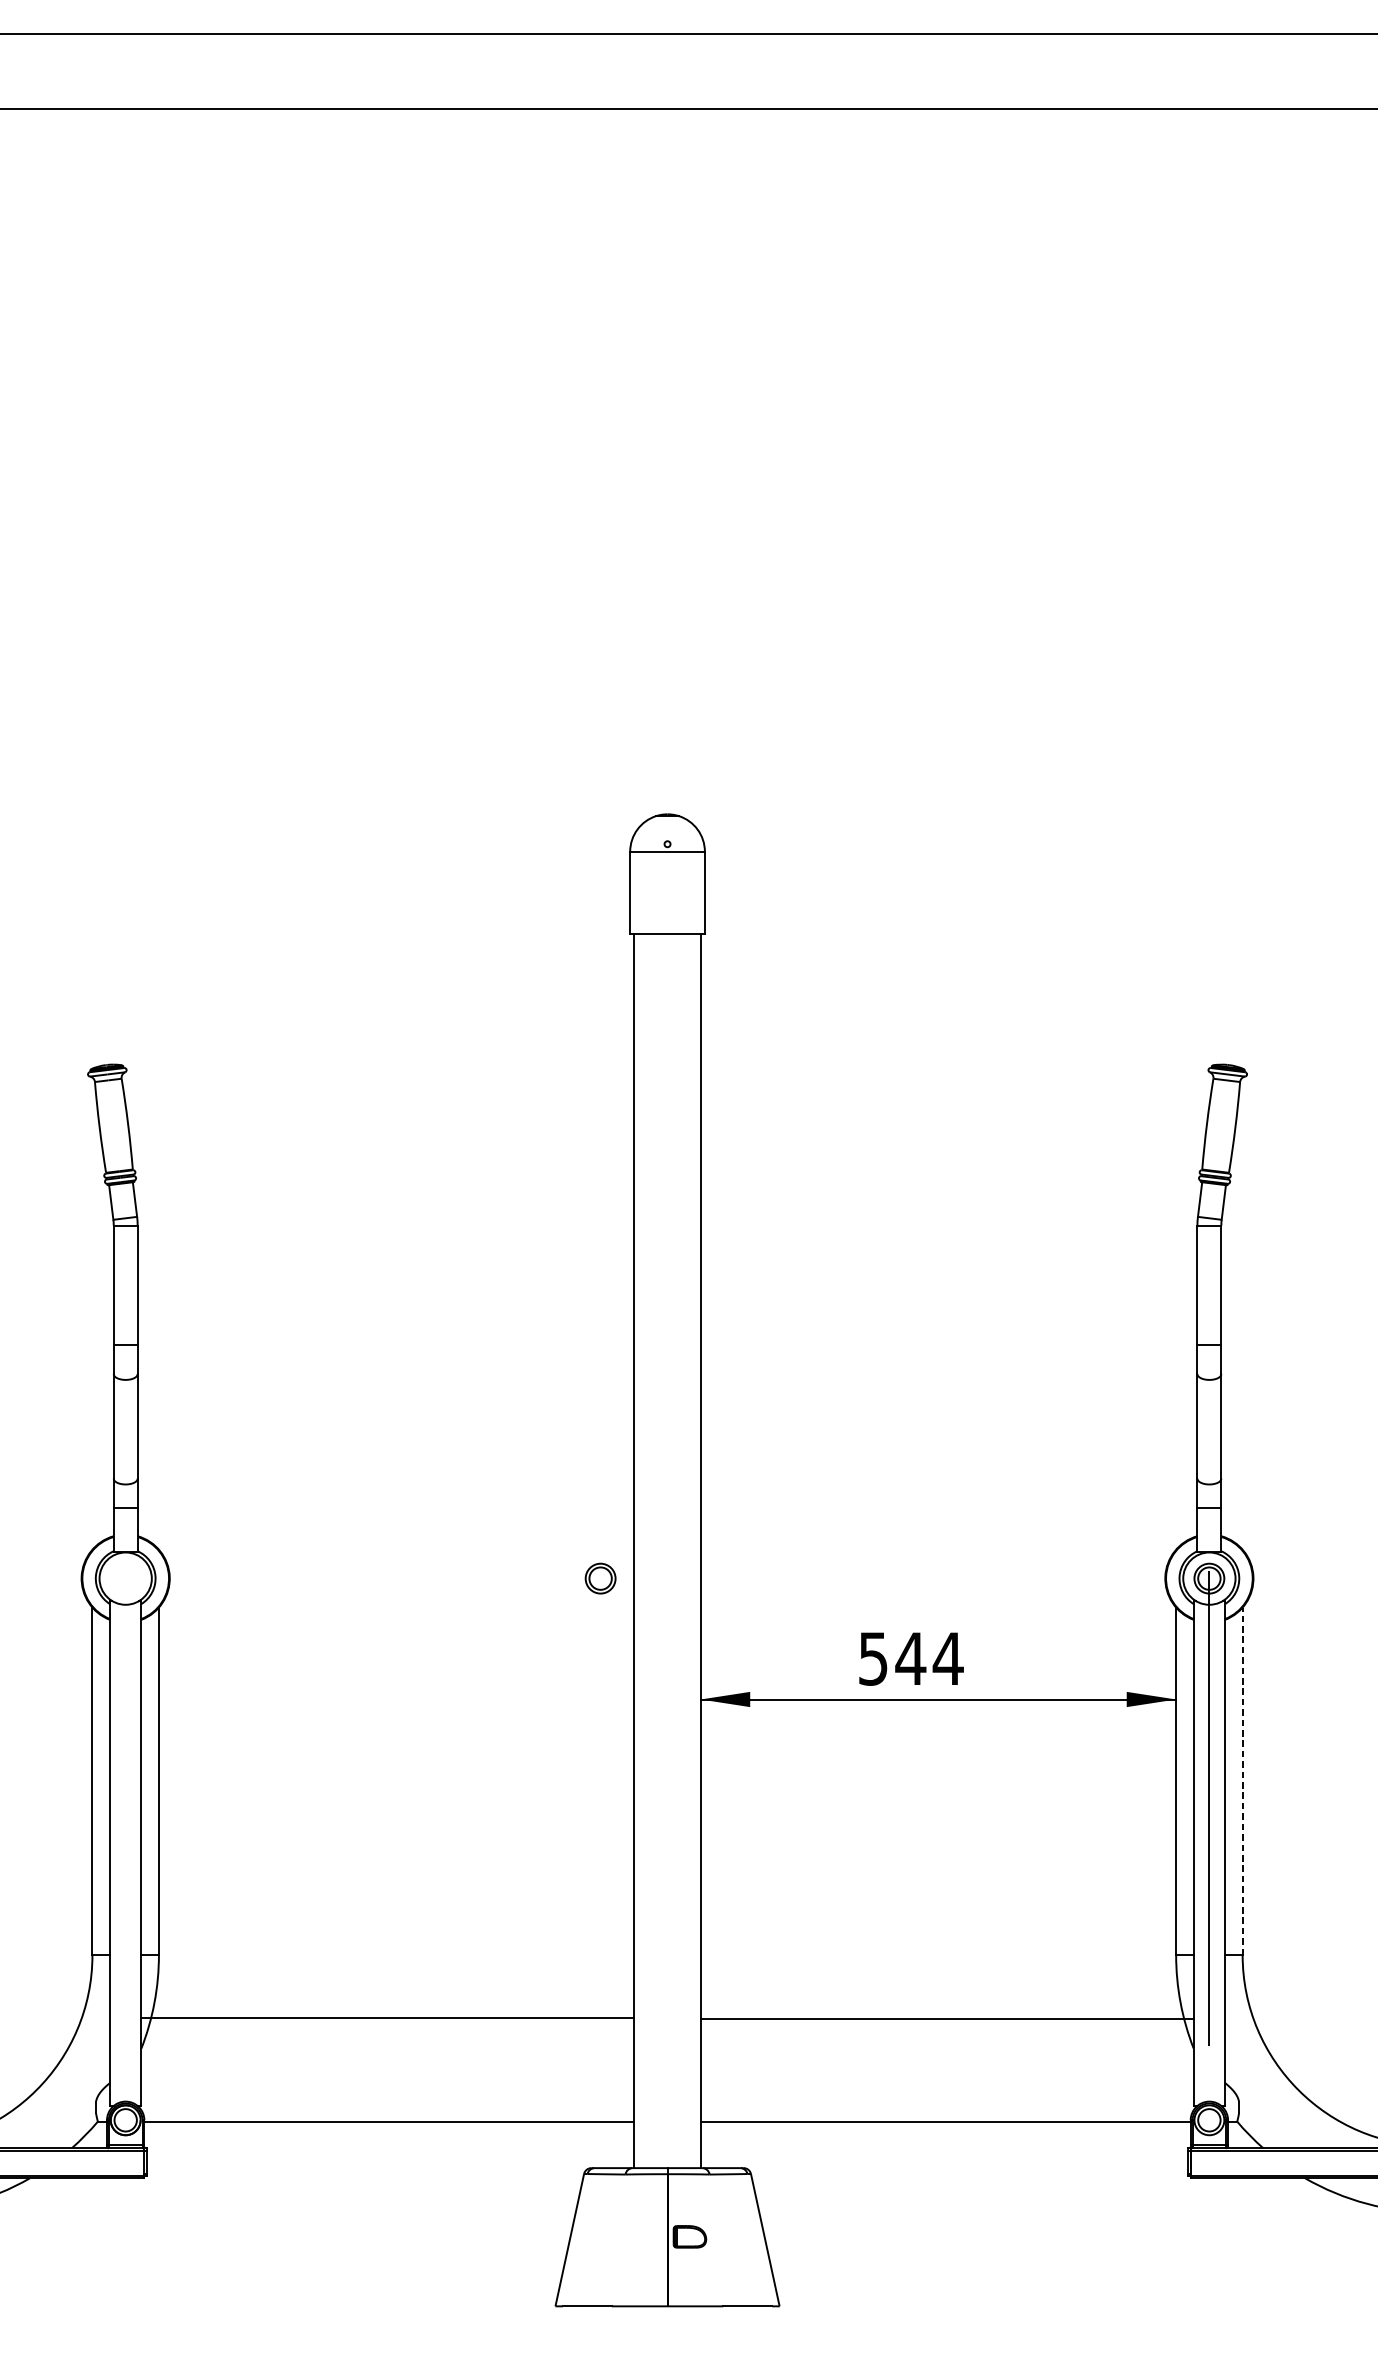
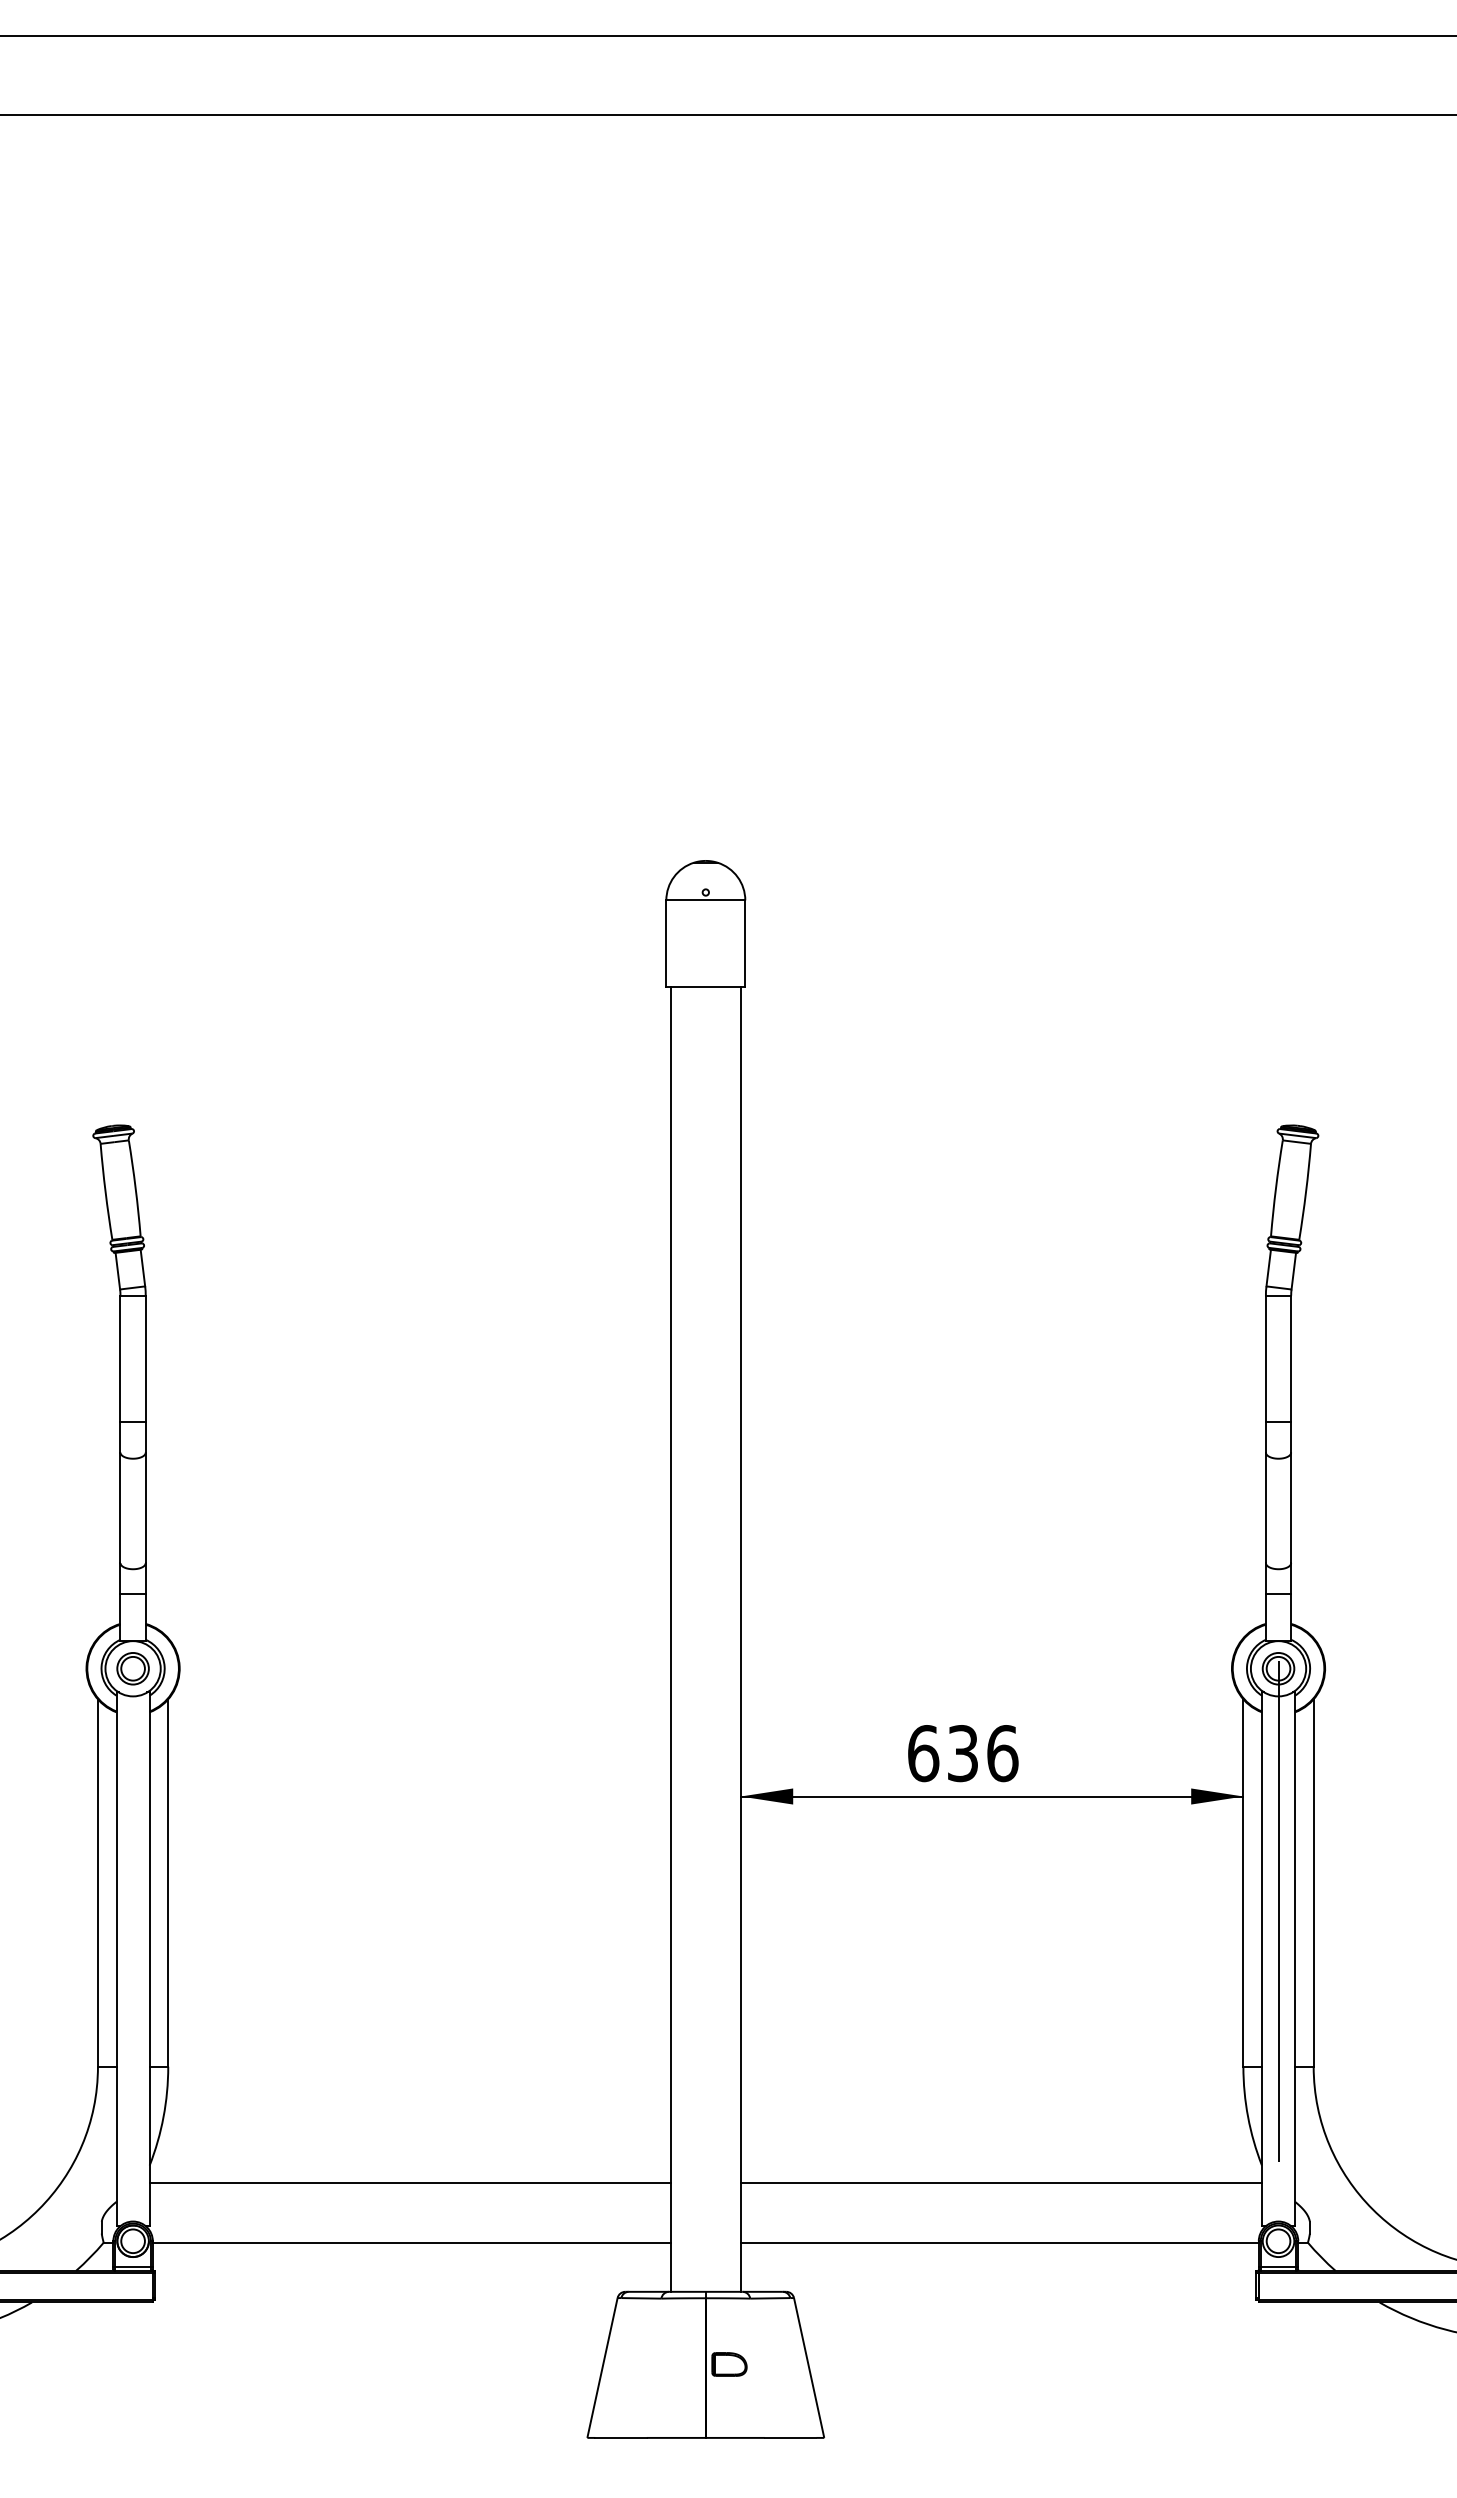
part: (600, 1578) -> (132, 1668), moved
text: (911, 1658) -> (963, 1753), 544 -> 636
line: (1242, 1781) -> (1313, 1883), dashed -> solid
line: (387, 2017) -> (409, 2182), moved
line: (946, 2018) -> (1000, 2182), moved

